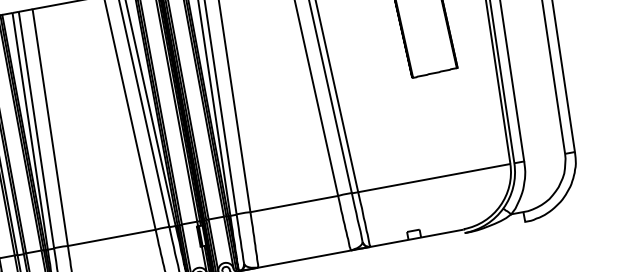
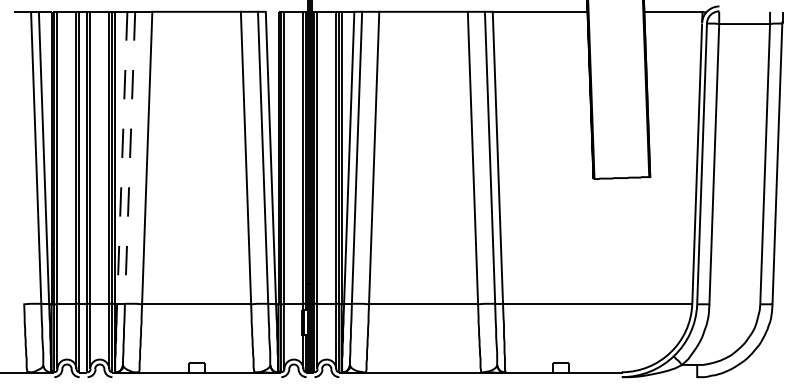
line: (36, 129) -> (130, 157), solid -> dashed
line: (30, 130) -> (122, 157), solid -> dashed

